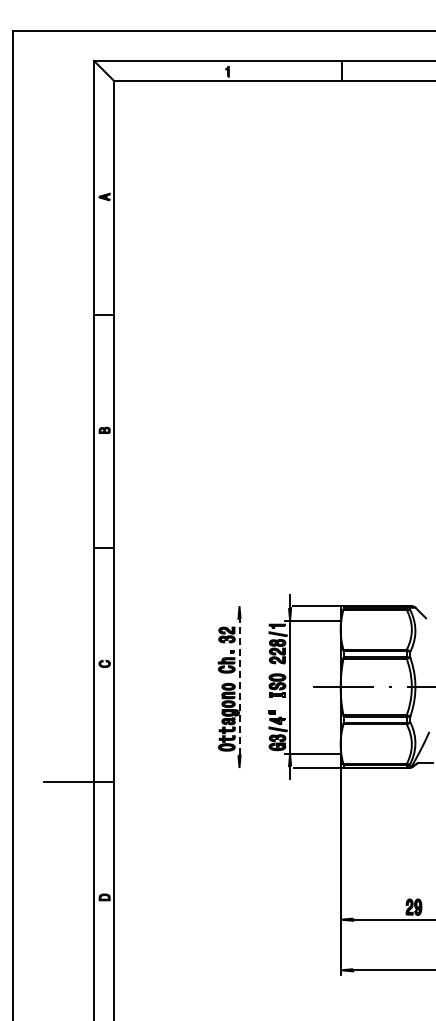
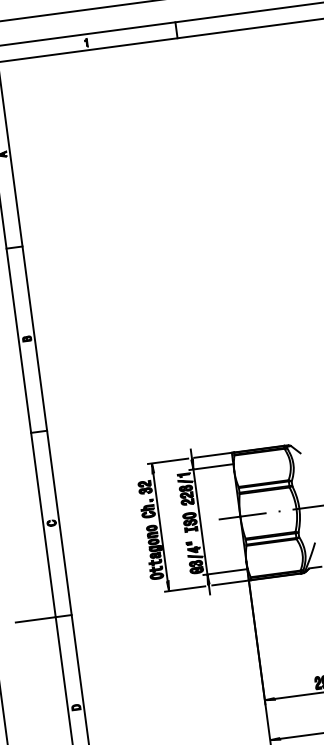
line: (259, 606) -> (167, 461), added
line: (239, 686) -> (160, 526), dashed -> solid
line: (259, 768) -> (184, 589), added

